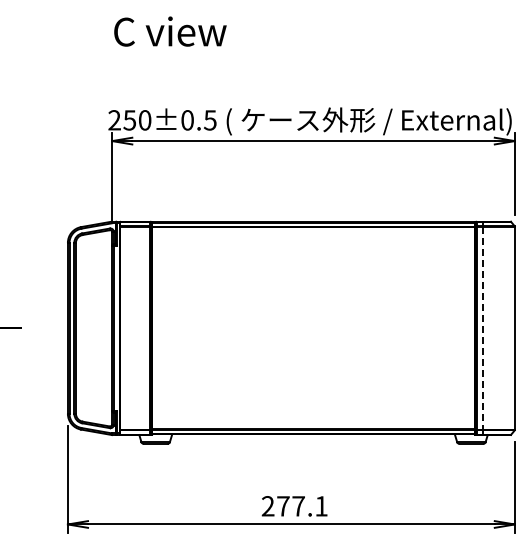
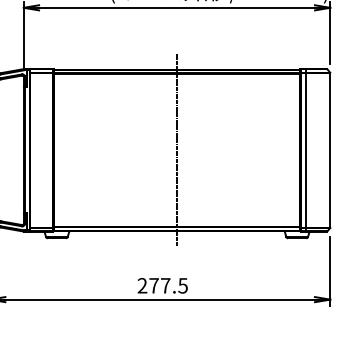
line: (313, 328) -> (177, 150), added
line: (482, 328) -> (305, 150), dashed -> solid
text: (321, 506) -> (183, 285), 277.1 -> 277.5

